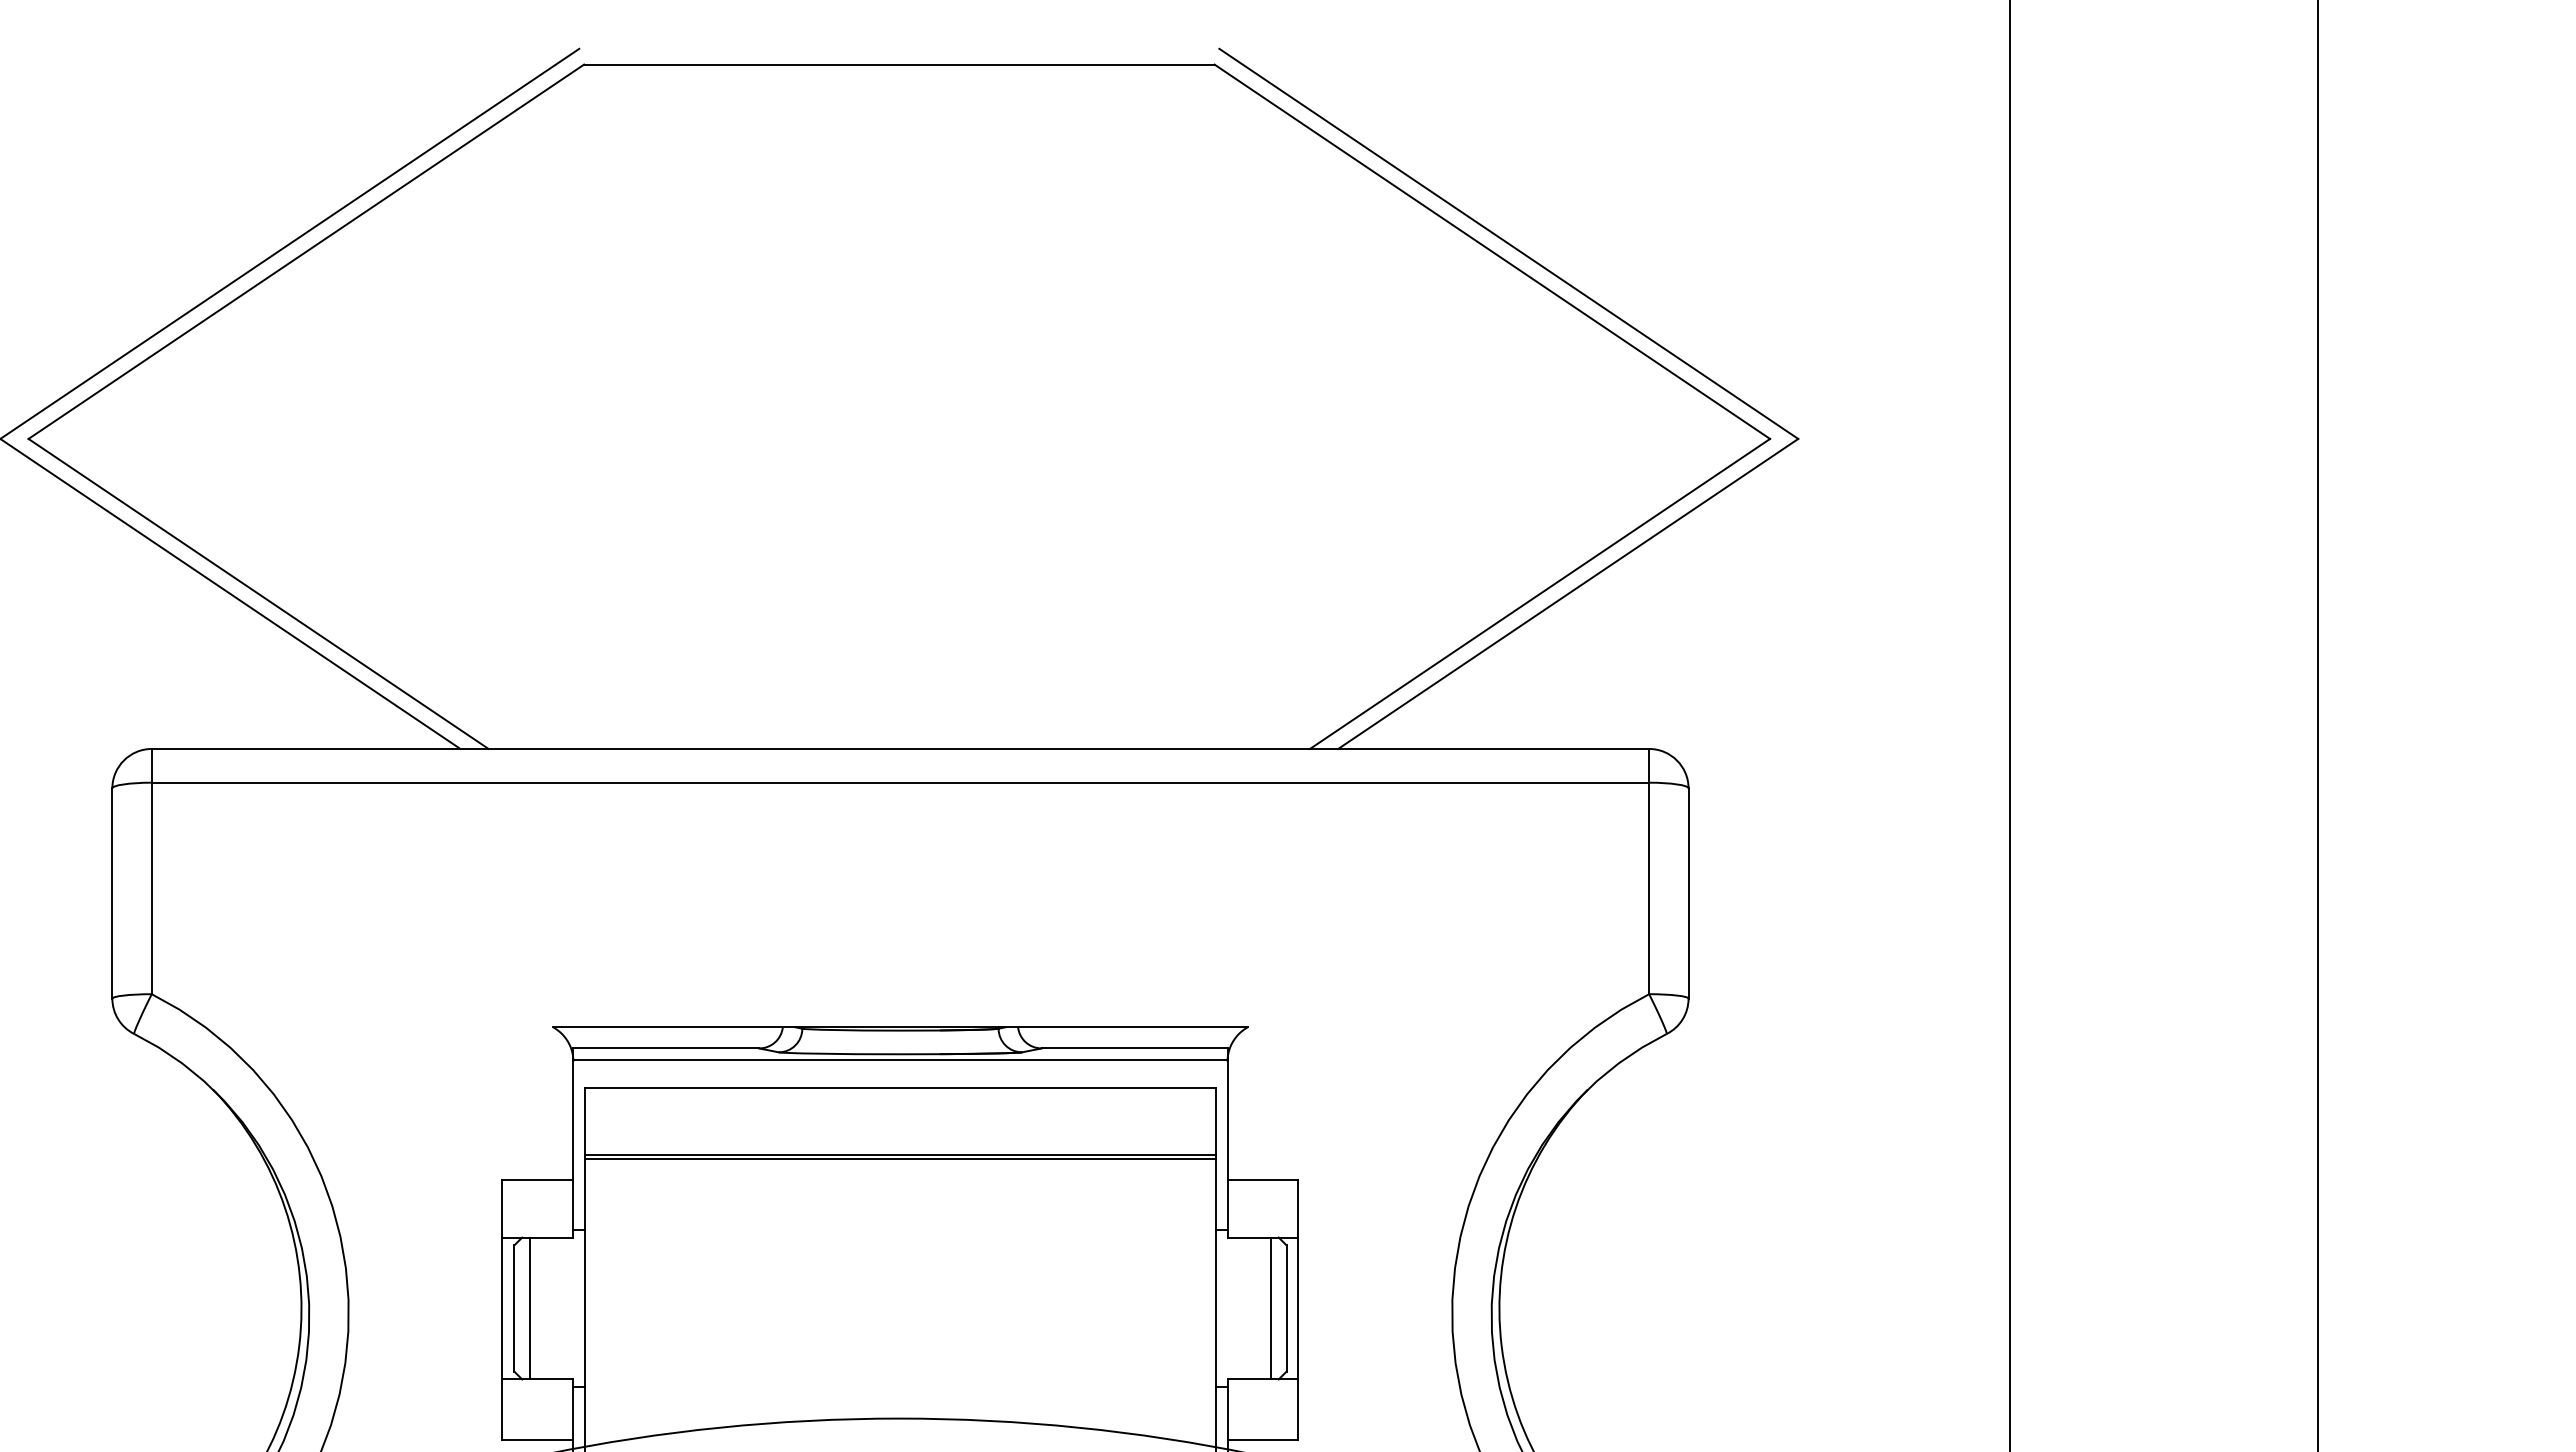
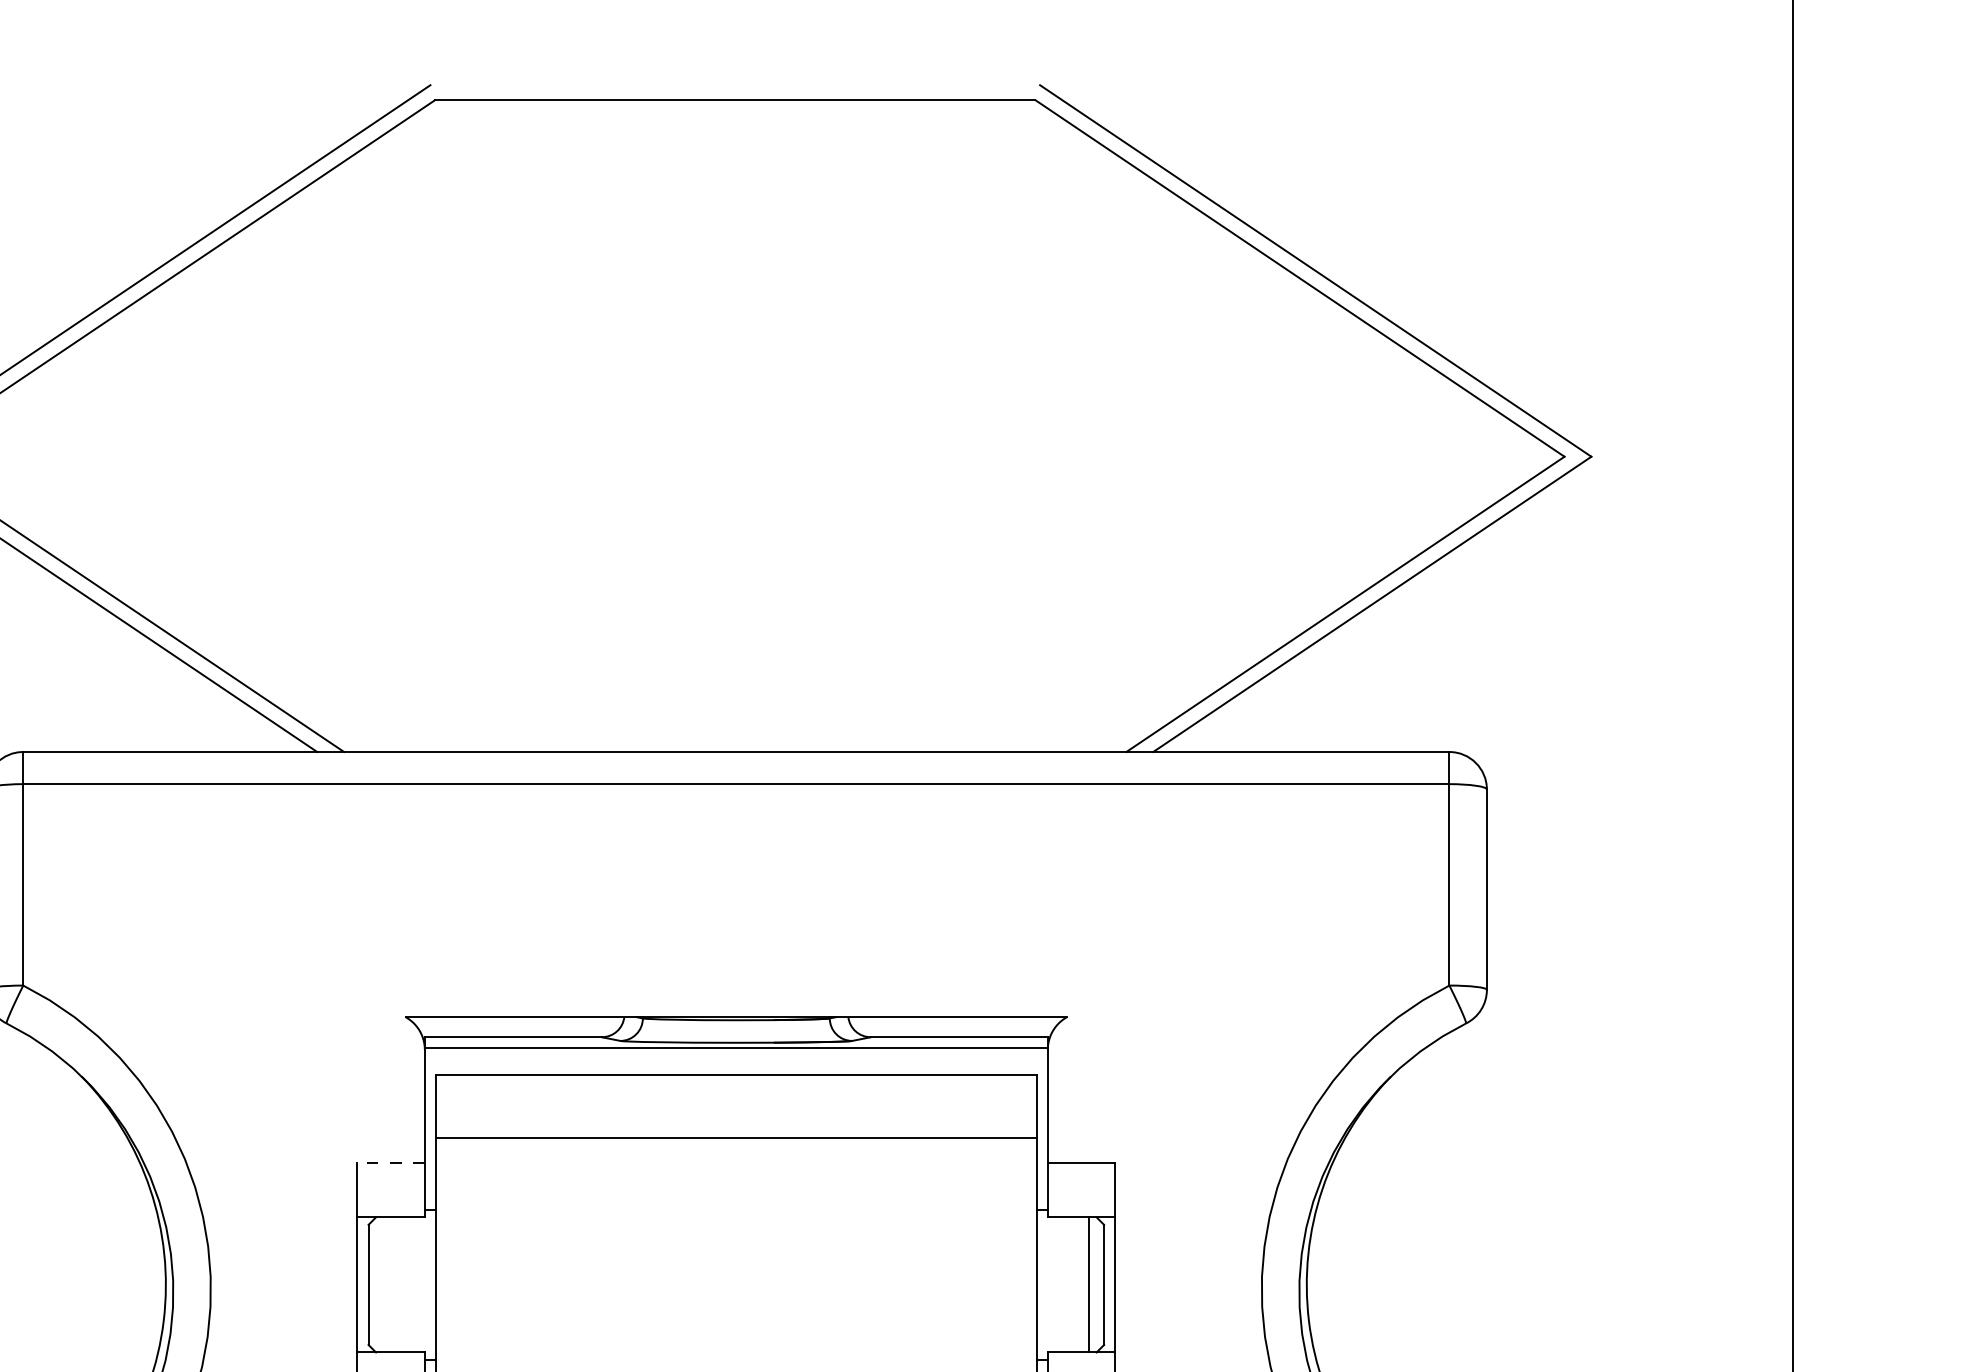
line: (900, 1158) -> (736, 1142), removed
line: (537, 1180) -> (390, 1163), solid -> dashed
line: (530, 1308) -> (383, 1284), removed

